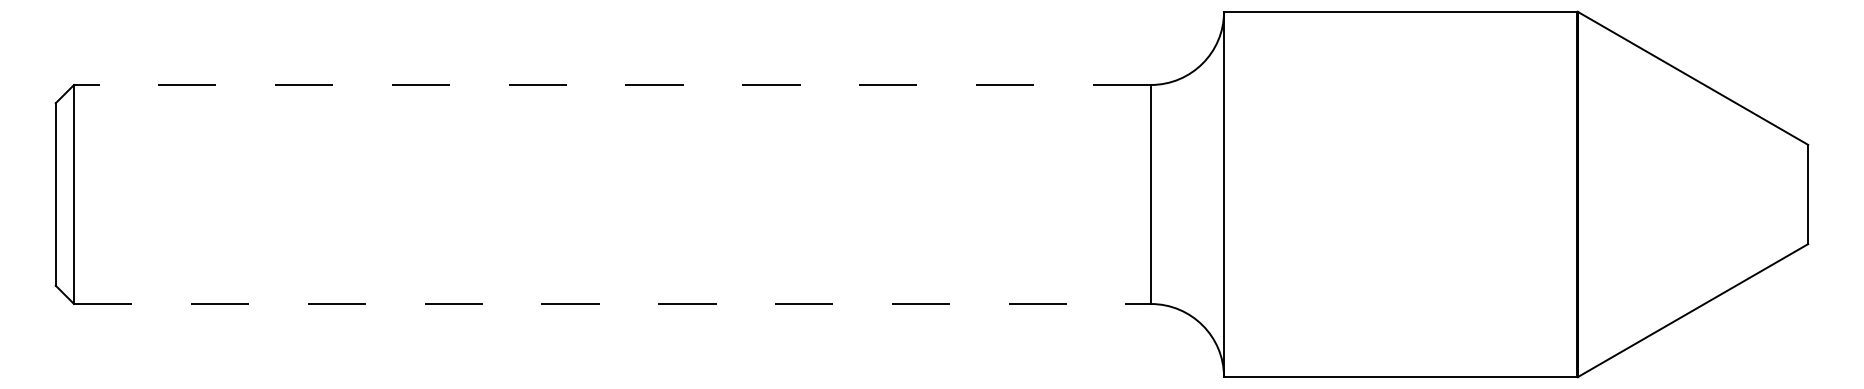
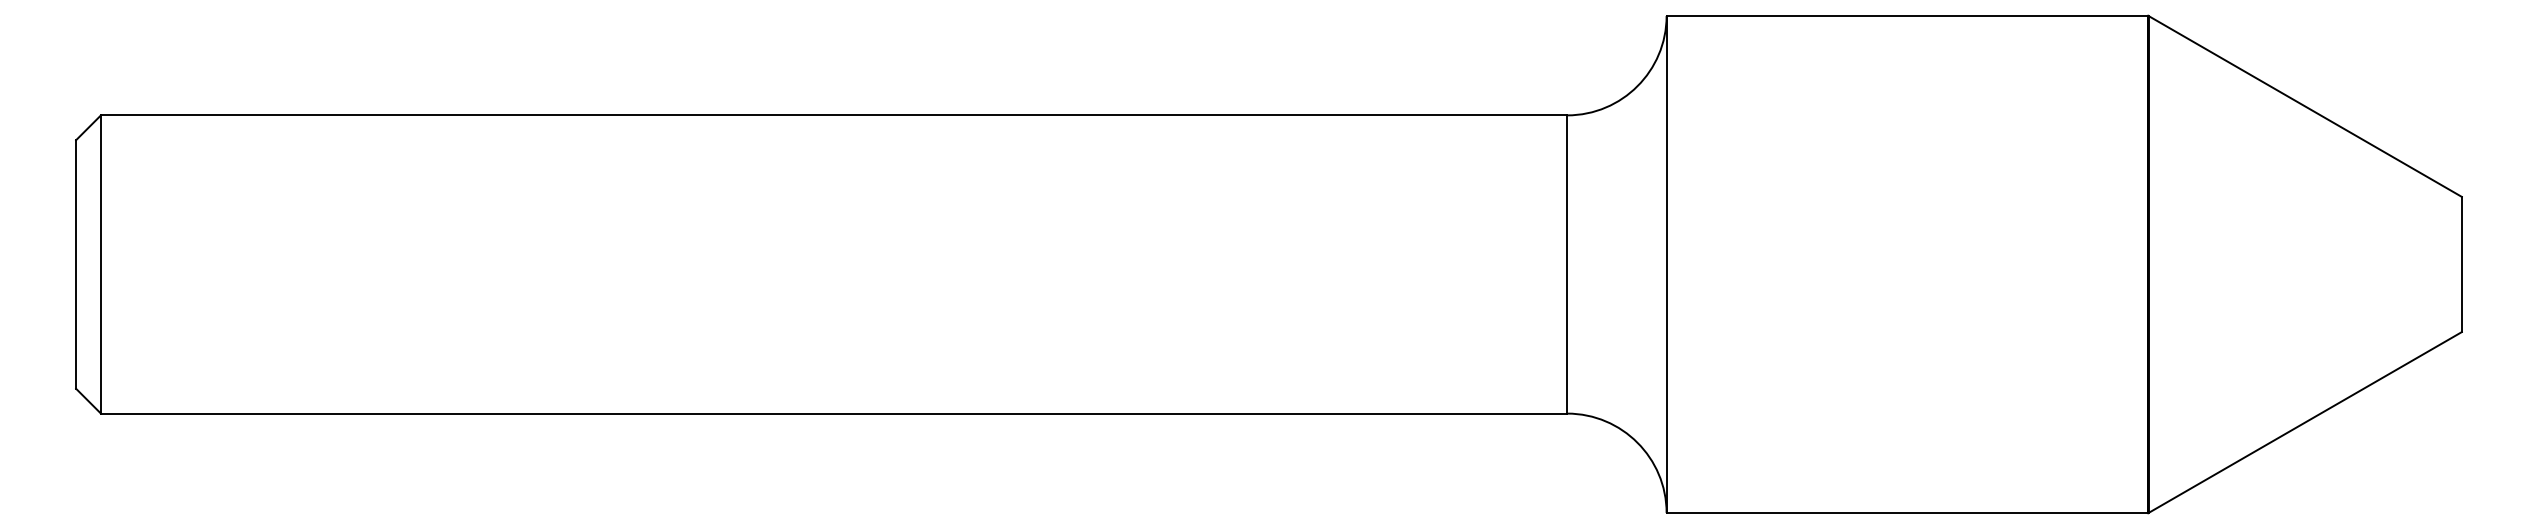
line: (612, 85) -> (833, 115), dashed -> solid
line: (612, 303) -> (834, 413), dashed -> solid

